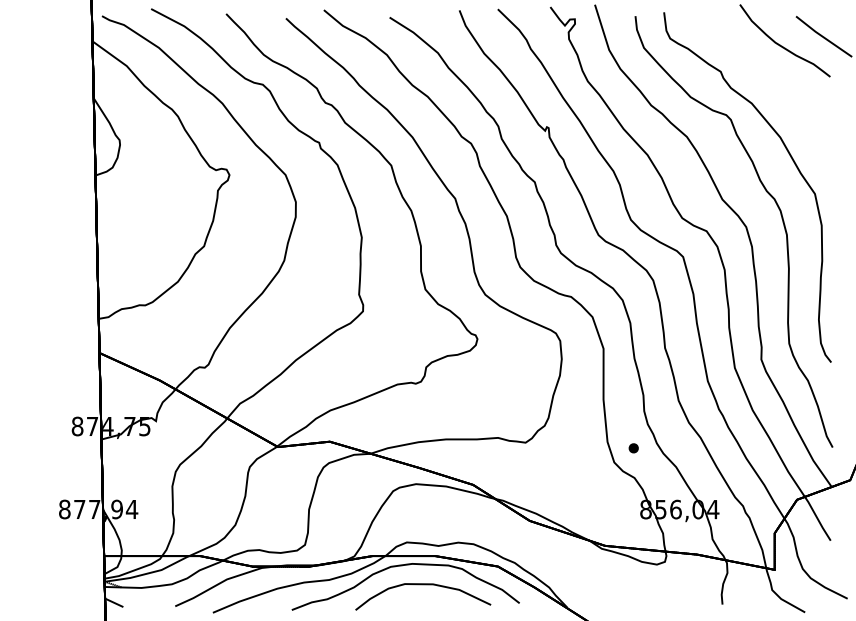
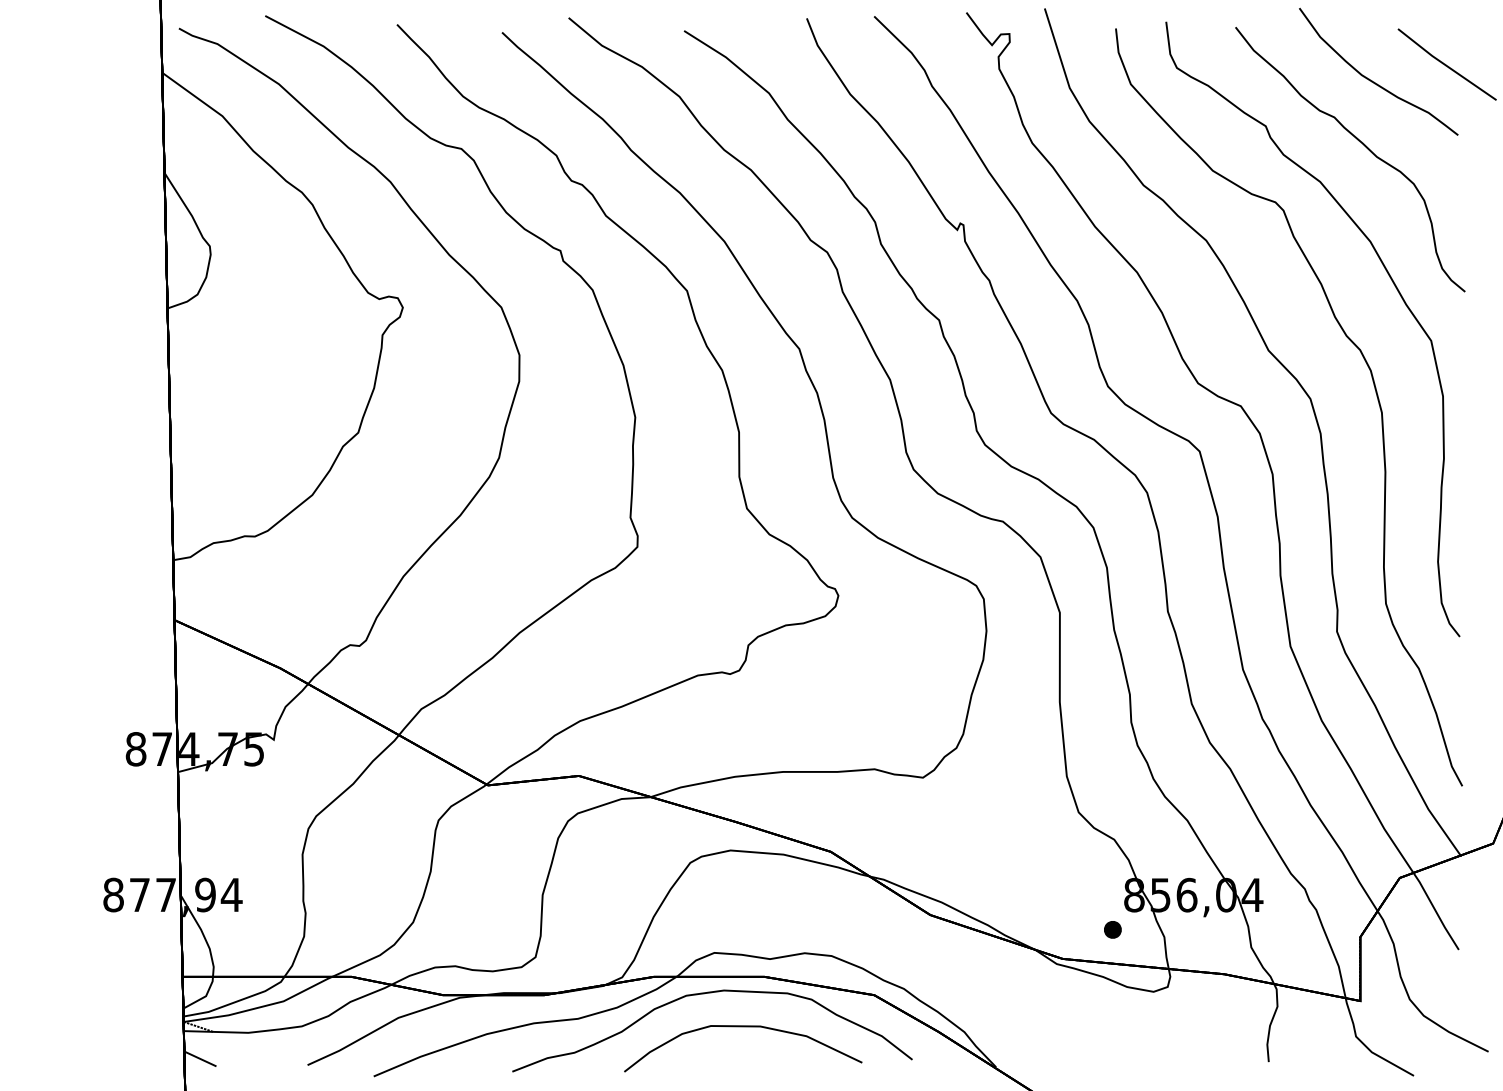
part: (775, 82) -> (1361, 145), added
part: (633, 448) -> (1112, 930), moved

